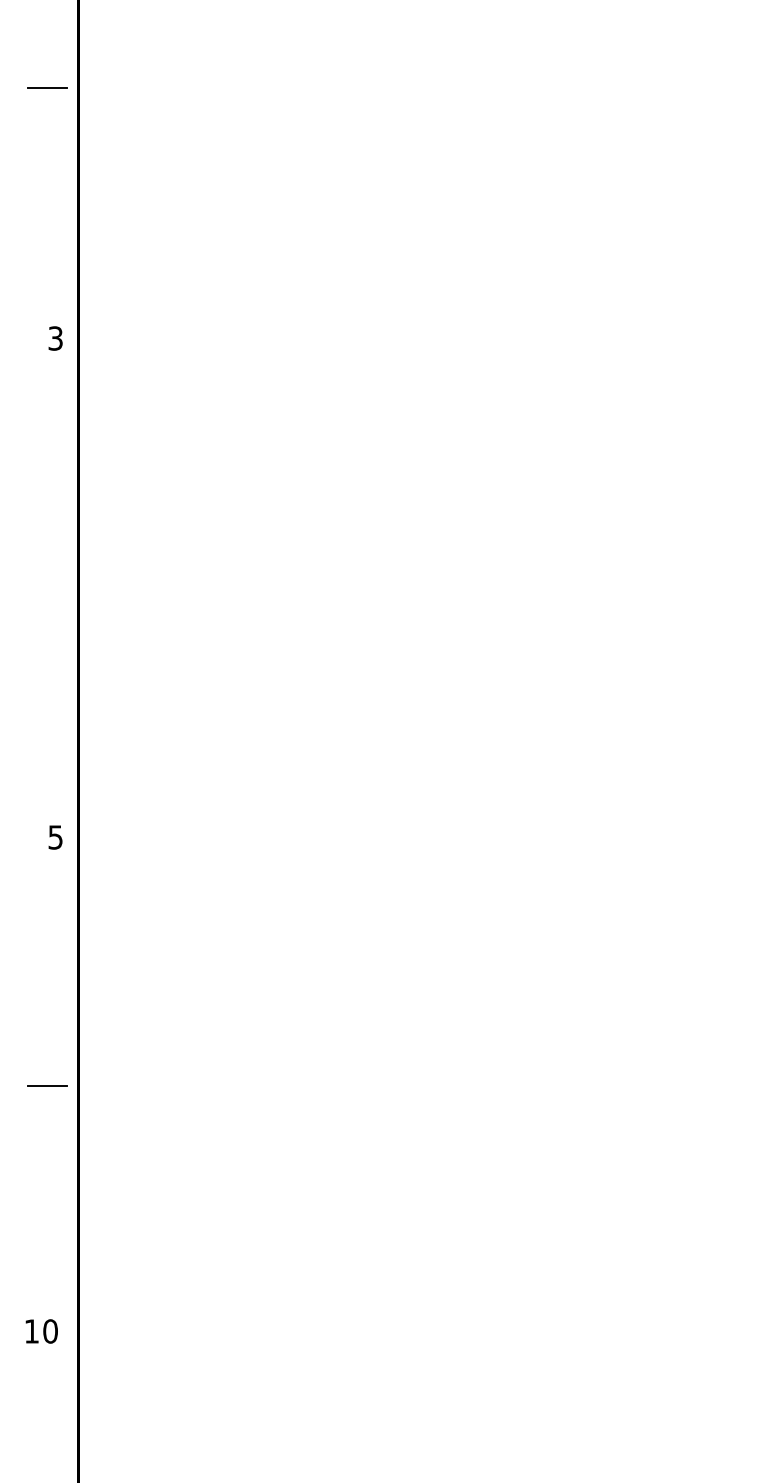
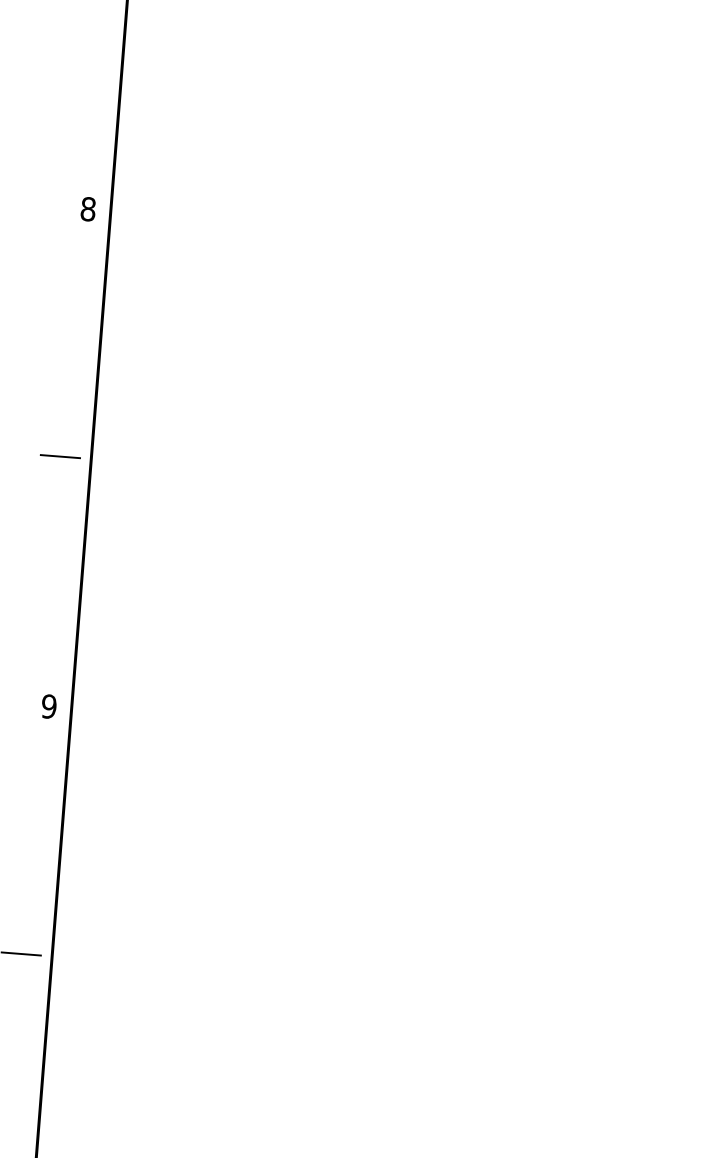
text: (55, 338) -> (88, 209), 3 -> 8
line: (46, 587) -> (59, 456), added
text: (55, 837) -> (48, 706), 5 -> 9

